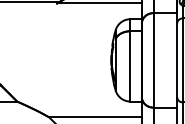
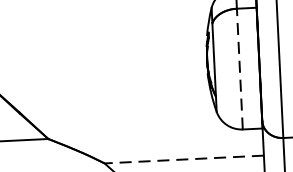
line: (130, 65) -> (240, 67), solid -> dashed
line: (95, 117) -> (184, 159), solid -> dashed

